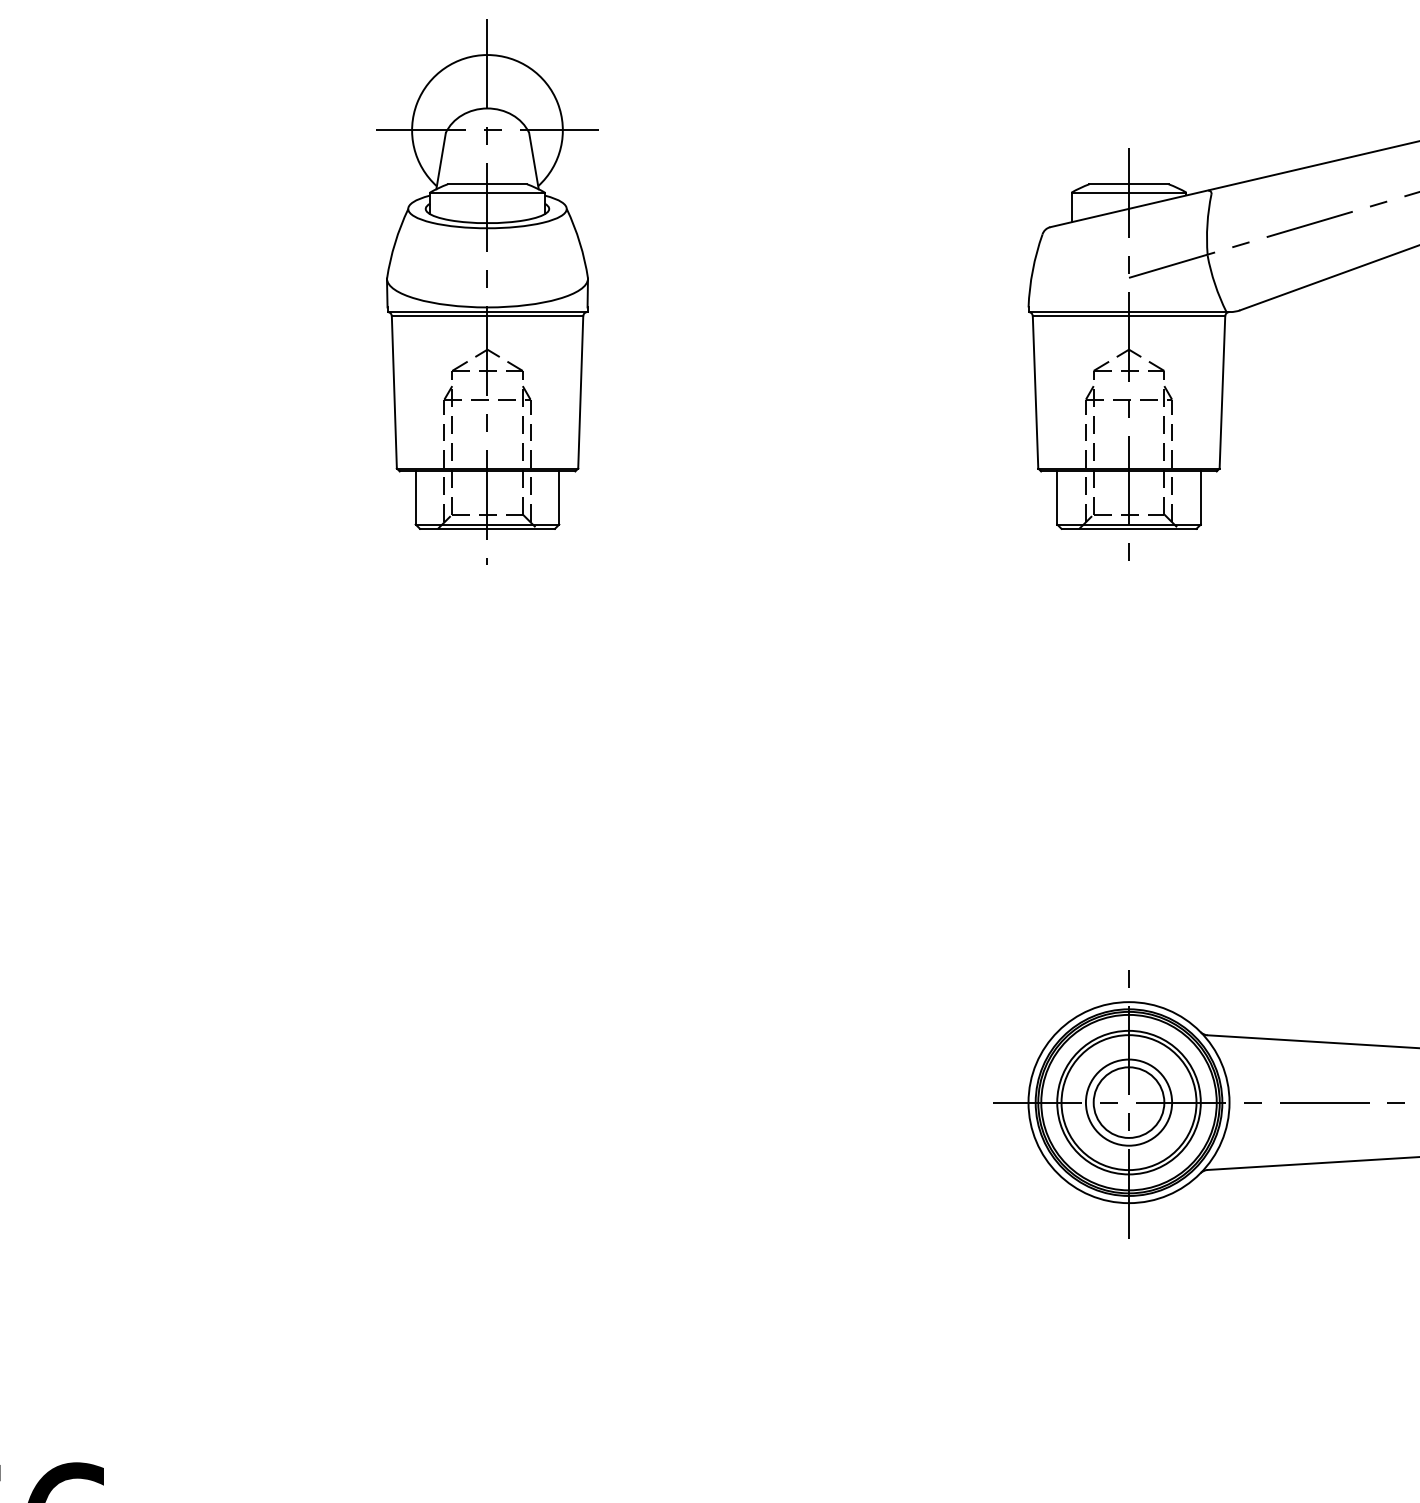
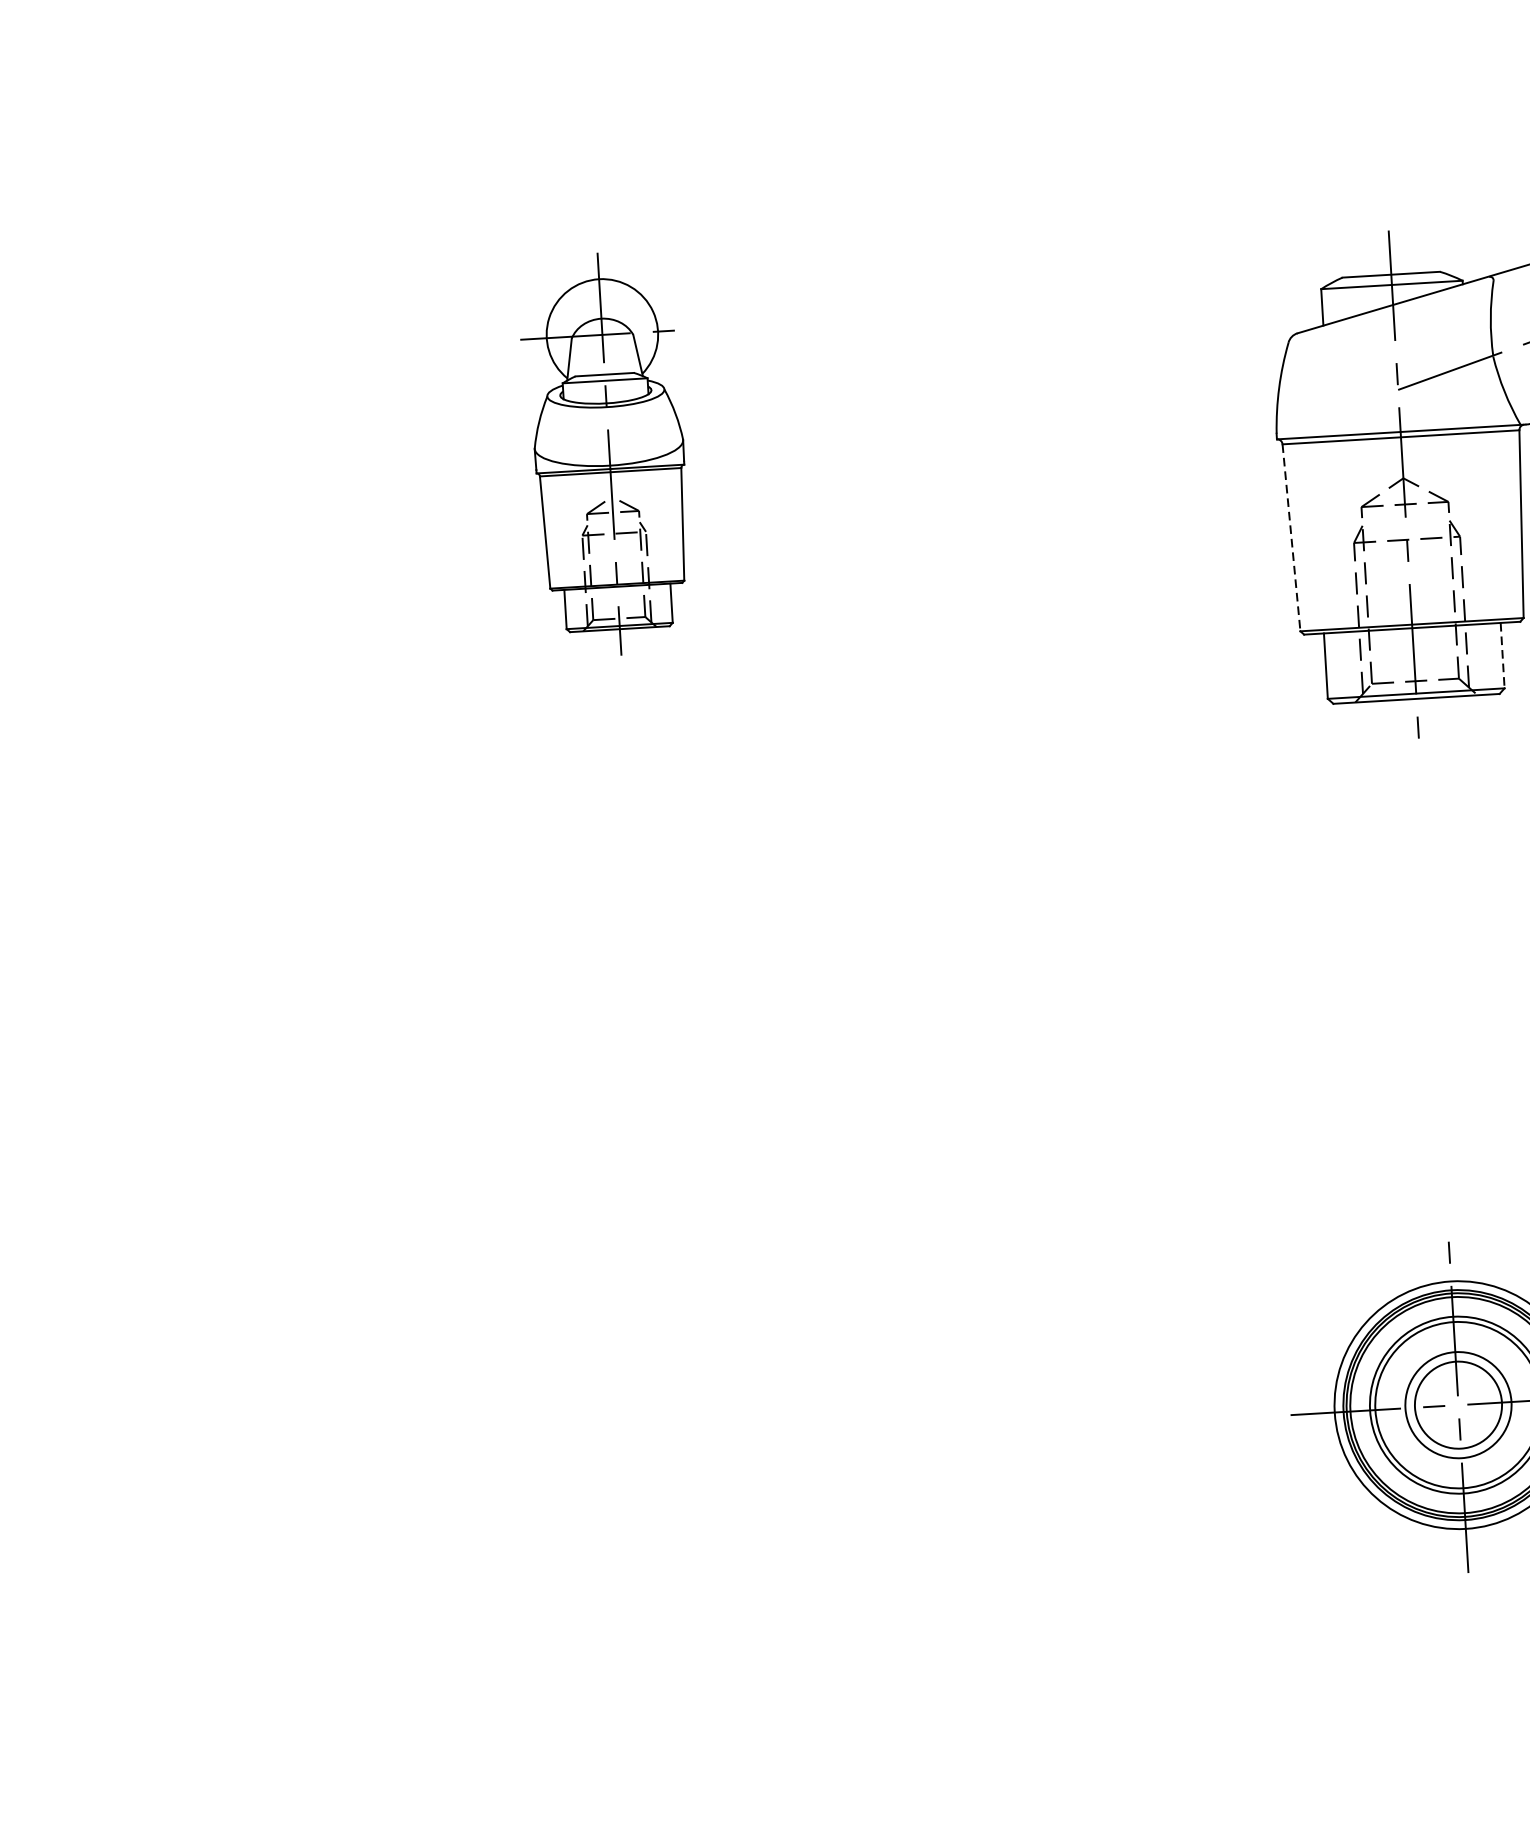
part: (487, 291) -> (609, 453), size x0.6
line: (1035, 392) -> (1291, 537), solid -> dashed
line: (1200, 498) -> (1502, 656), solid -> dashed

